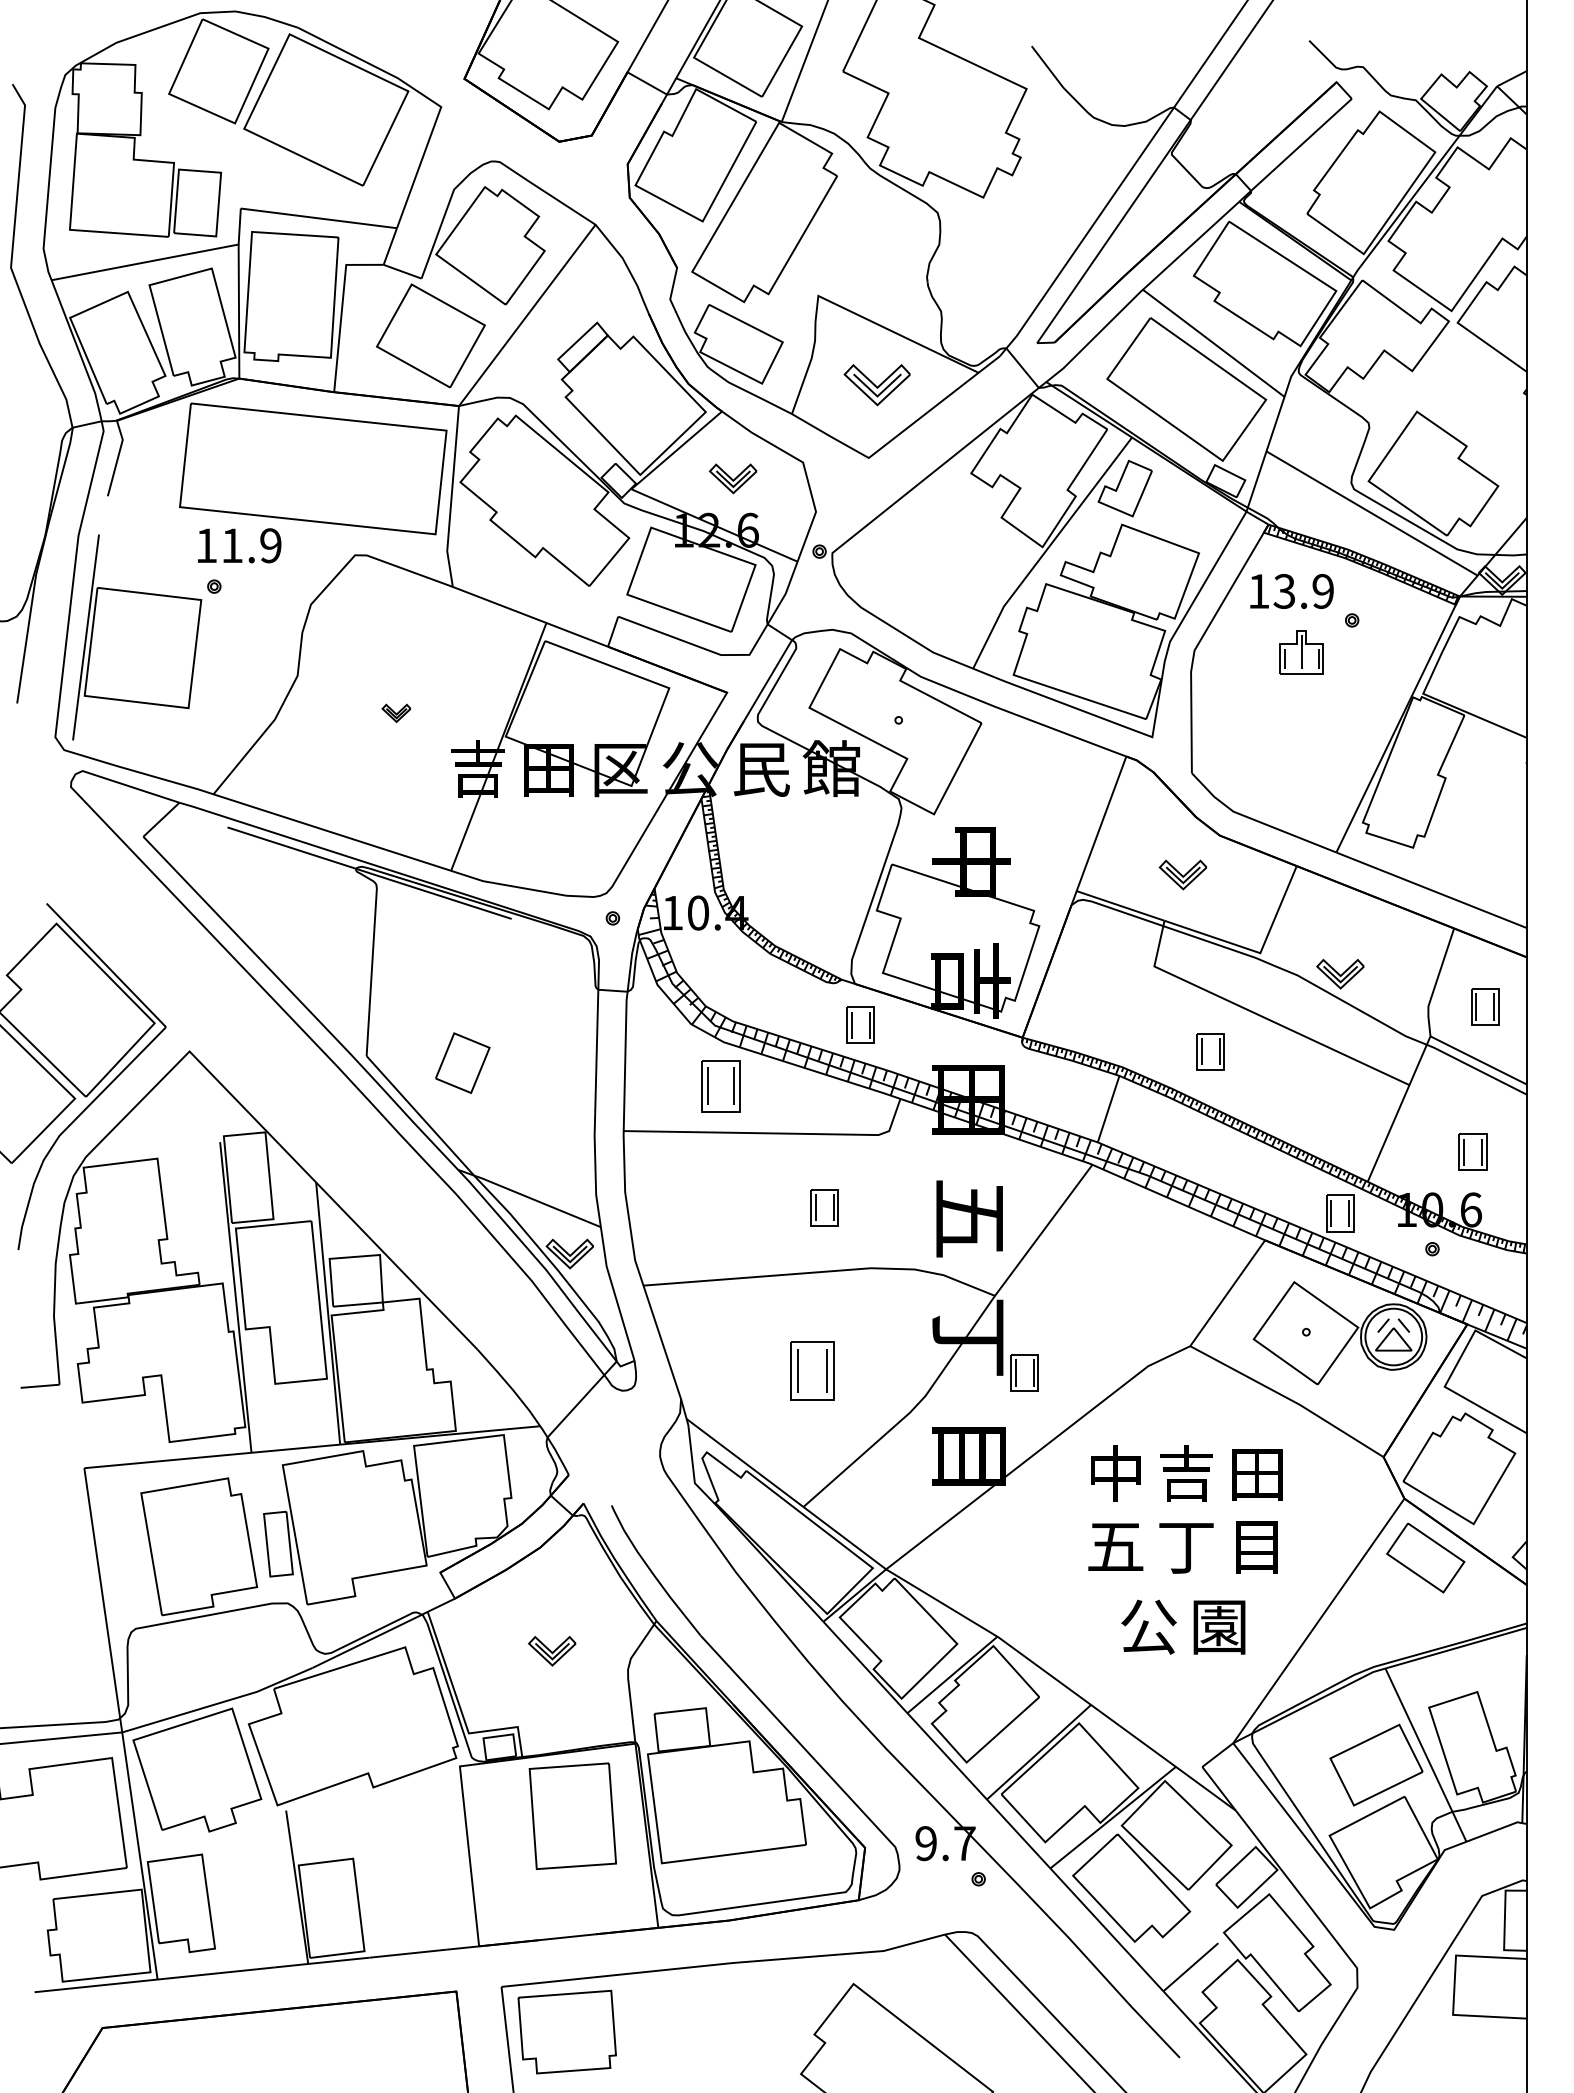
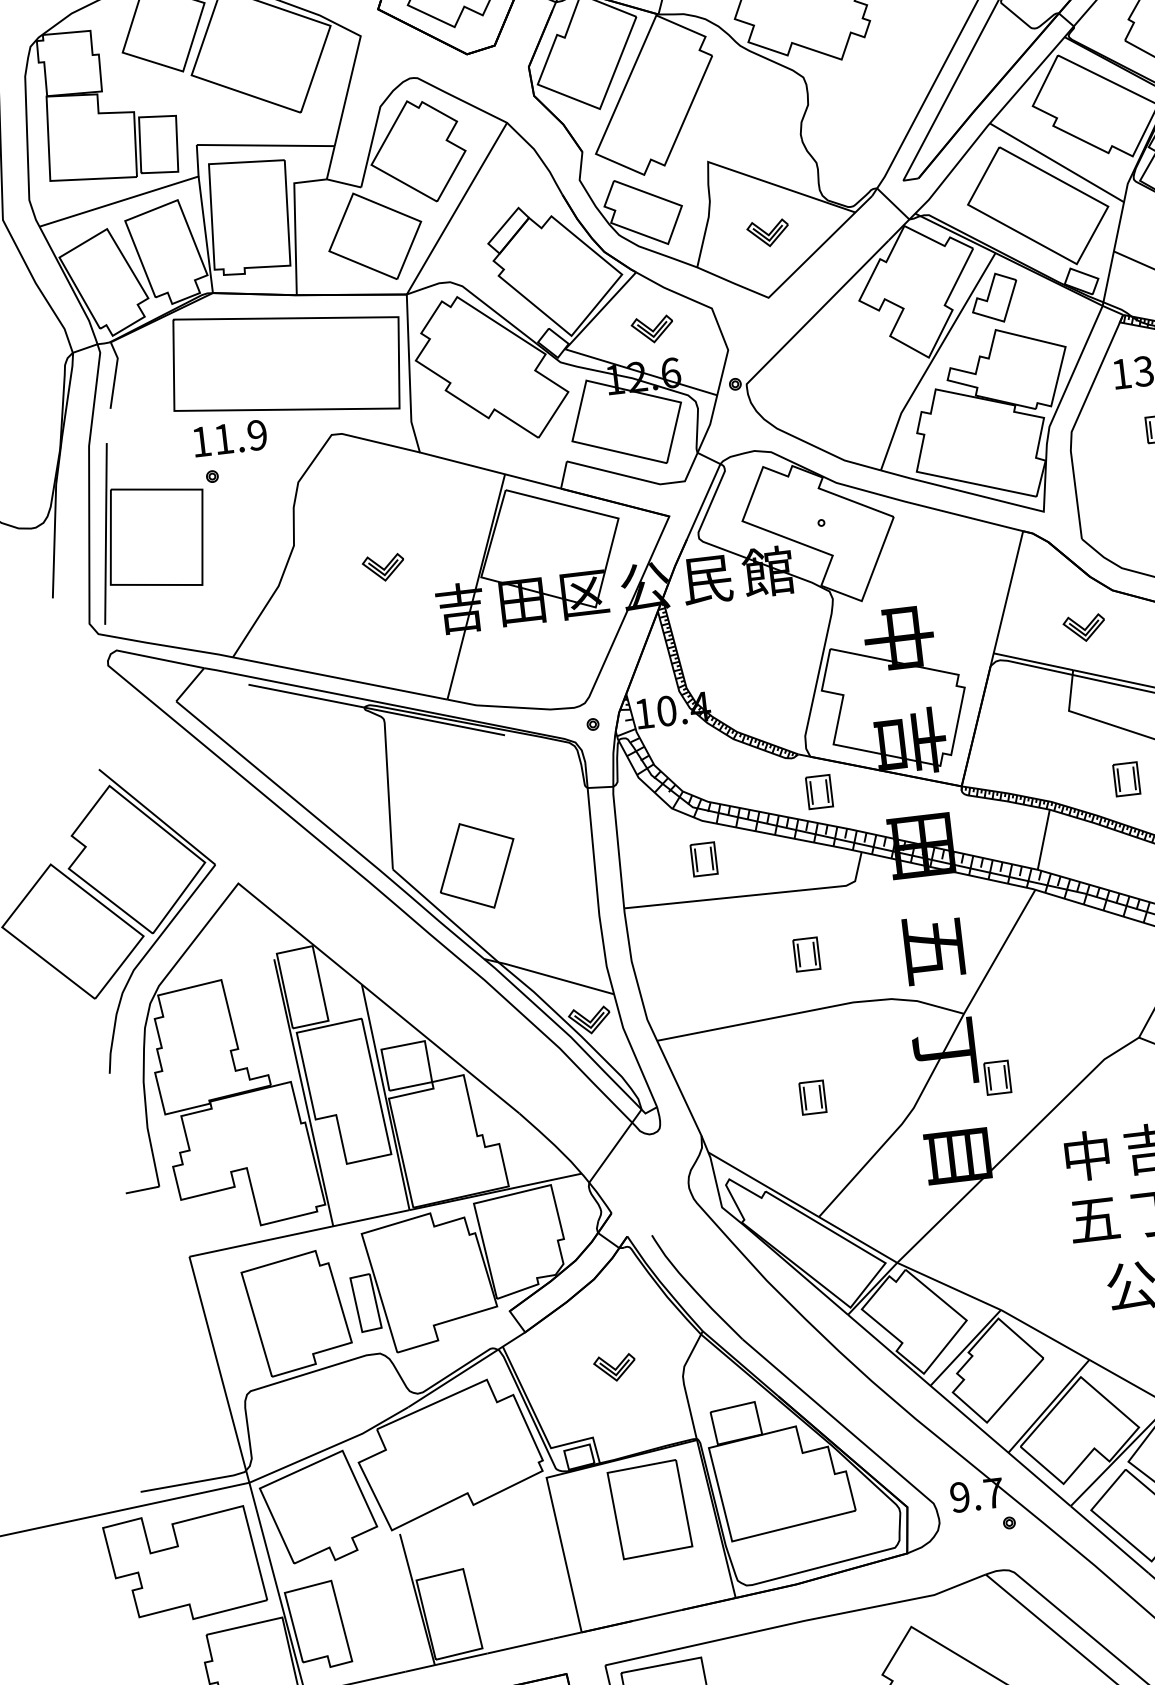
part: (876, 385) -> (767, 233), size x0.71
part: (396, 713) -> (383, 568), size x1.67
part: (462, 1062) -> (476, 865), size x1.67
part: (720, 1085) -> (703, 858), size x0.71
part: (812, 1370) -> (812, 1097), size x0.62

